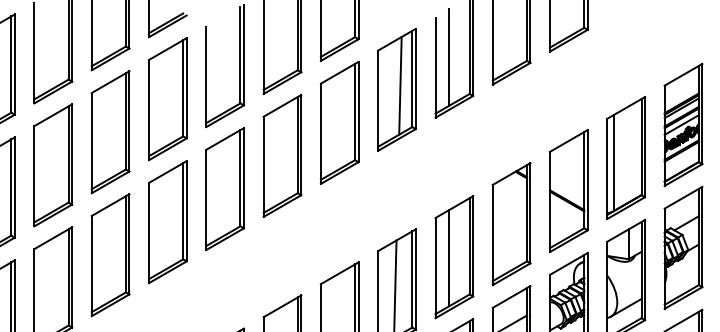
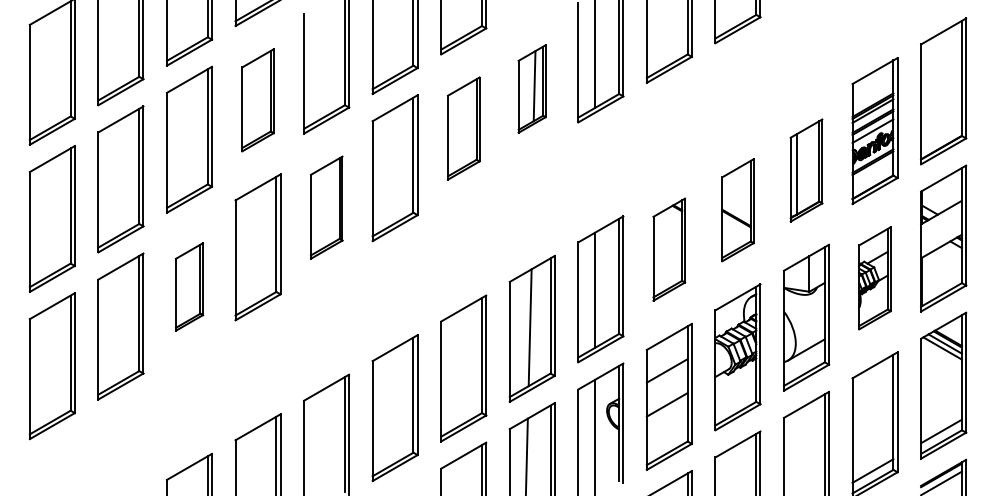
part: (396, 89) -> (531, 88), size x0.6
part: (167, 99) -> (257, 100), size x0.7
part: (339, 122) -> (463, 128), size x0.7
part: (626, 157) -> (806, 170), size x0.7
part: (225, 188) -> (326, 207), size x0.7
part: (568, 191) -> (737, 210), size x0.7
part: (510, 223) -> (668, 249), size x0.7
part: (683, 248) -> (874, 278), size x0.7
part: (110, 254) -> (189, 286), size x0.6

